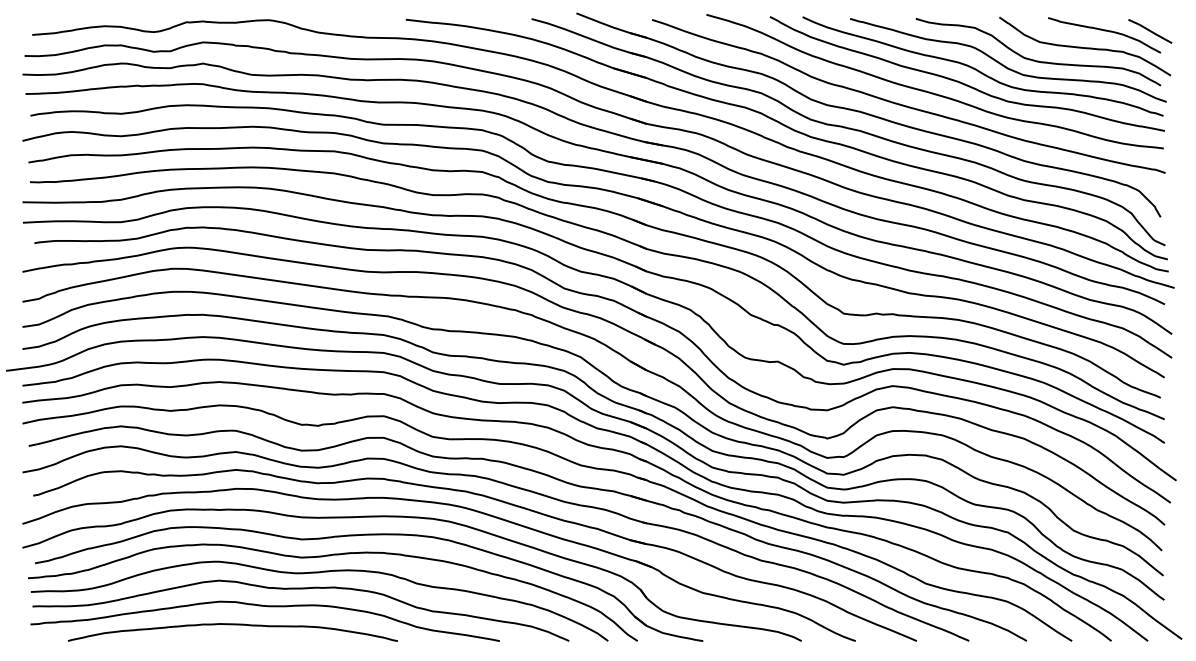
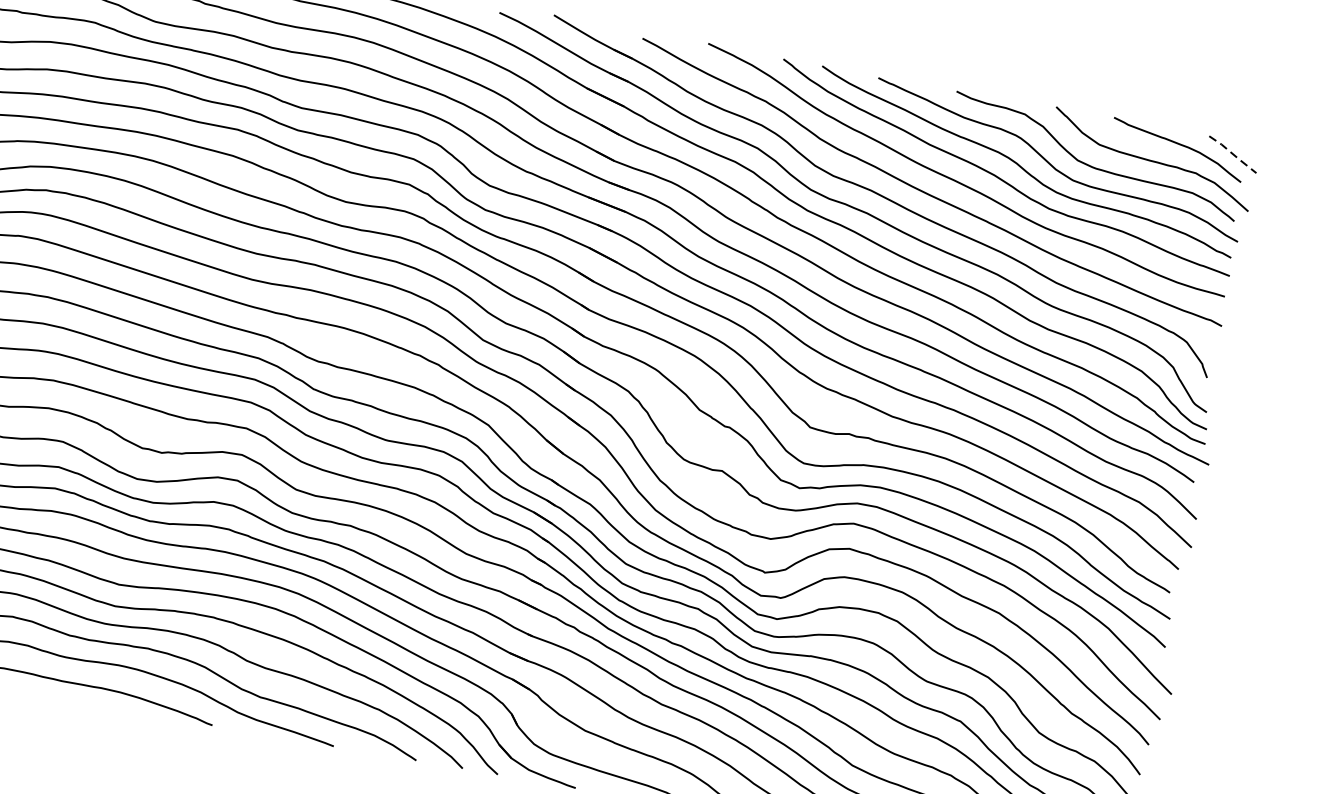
line: (1150, 31) -> (1233, 154), solid -> dashed

